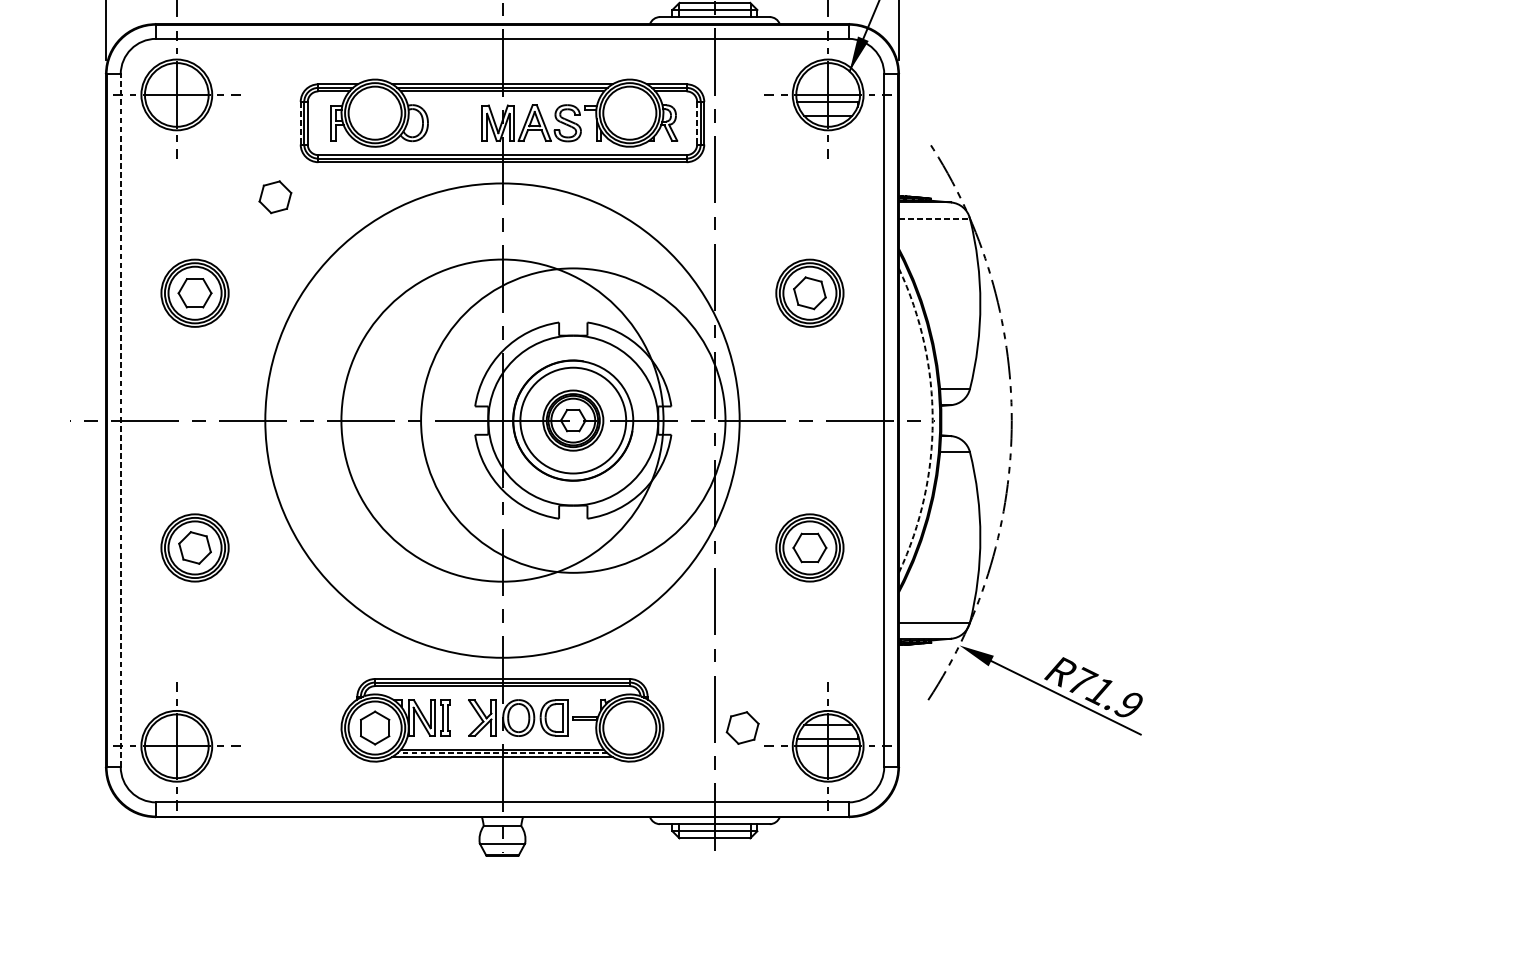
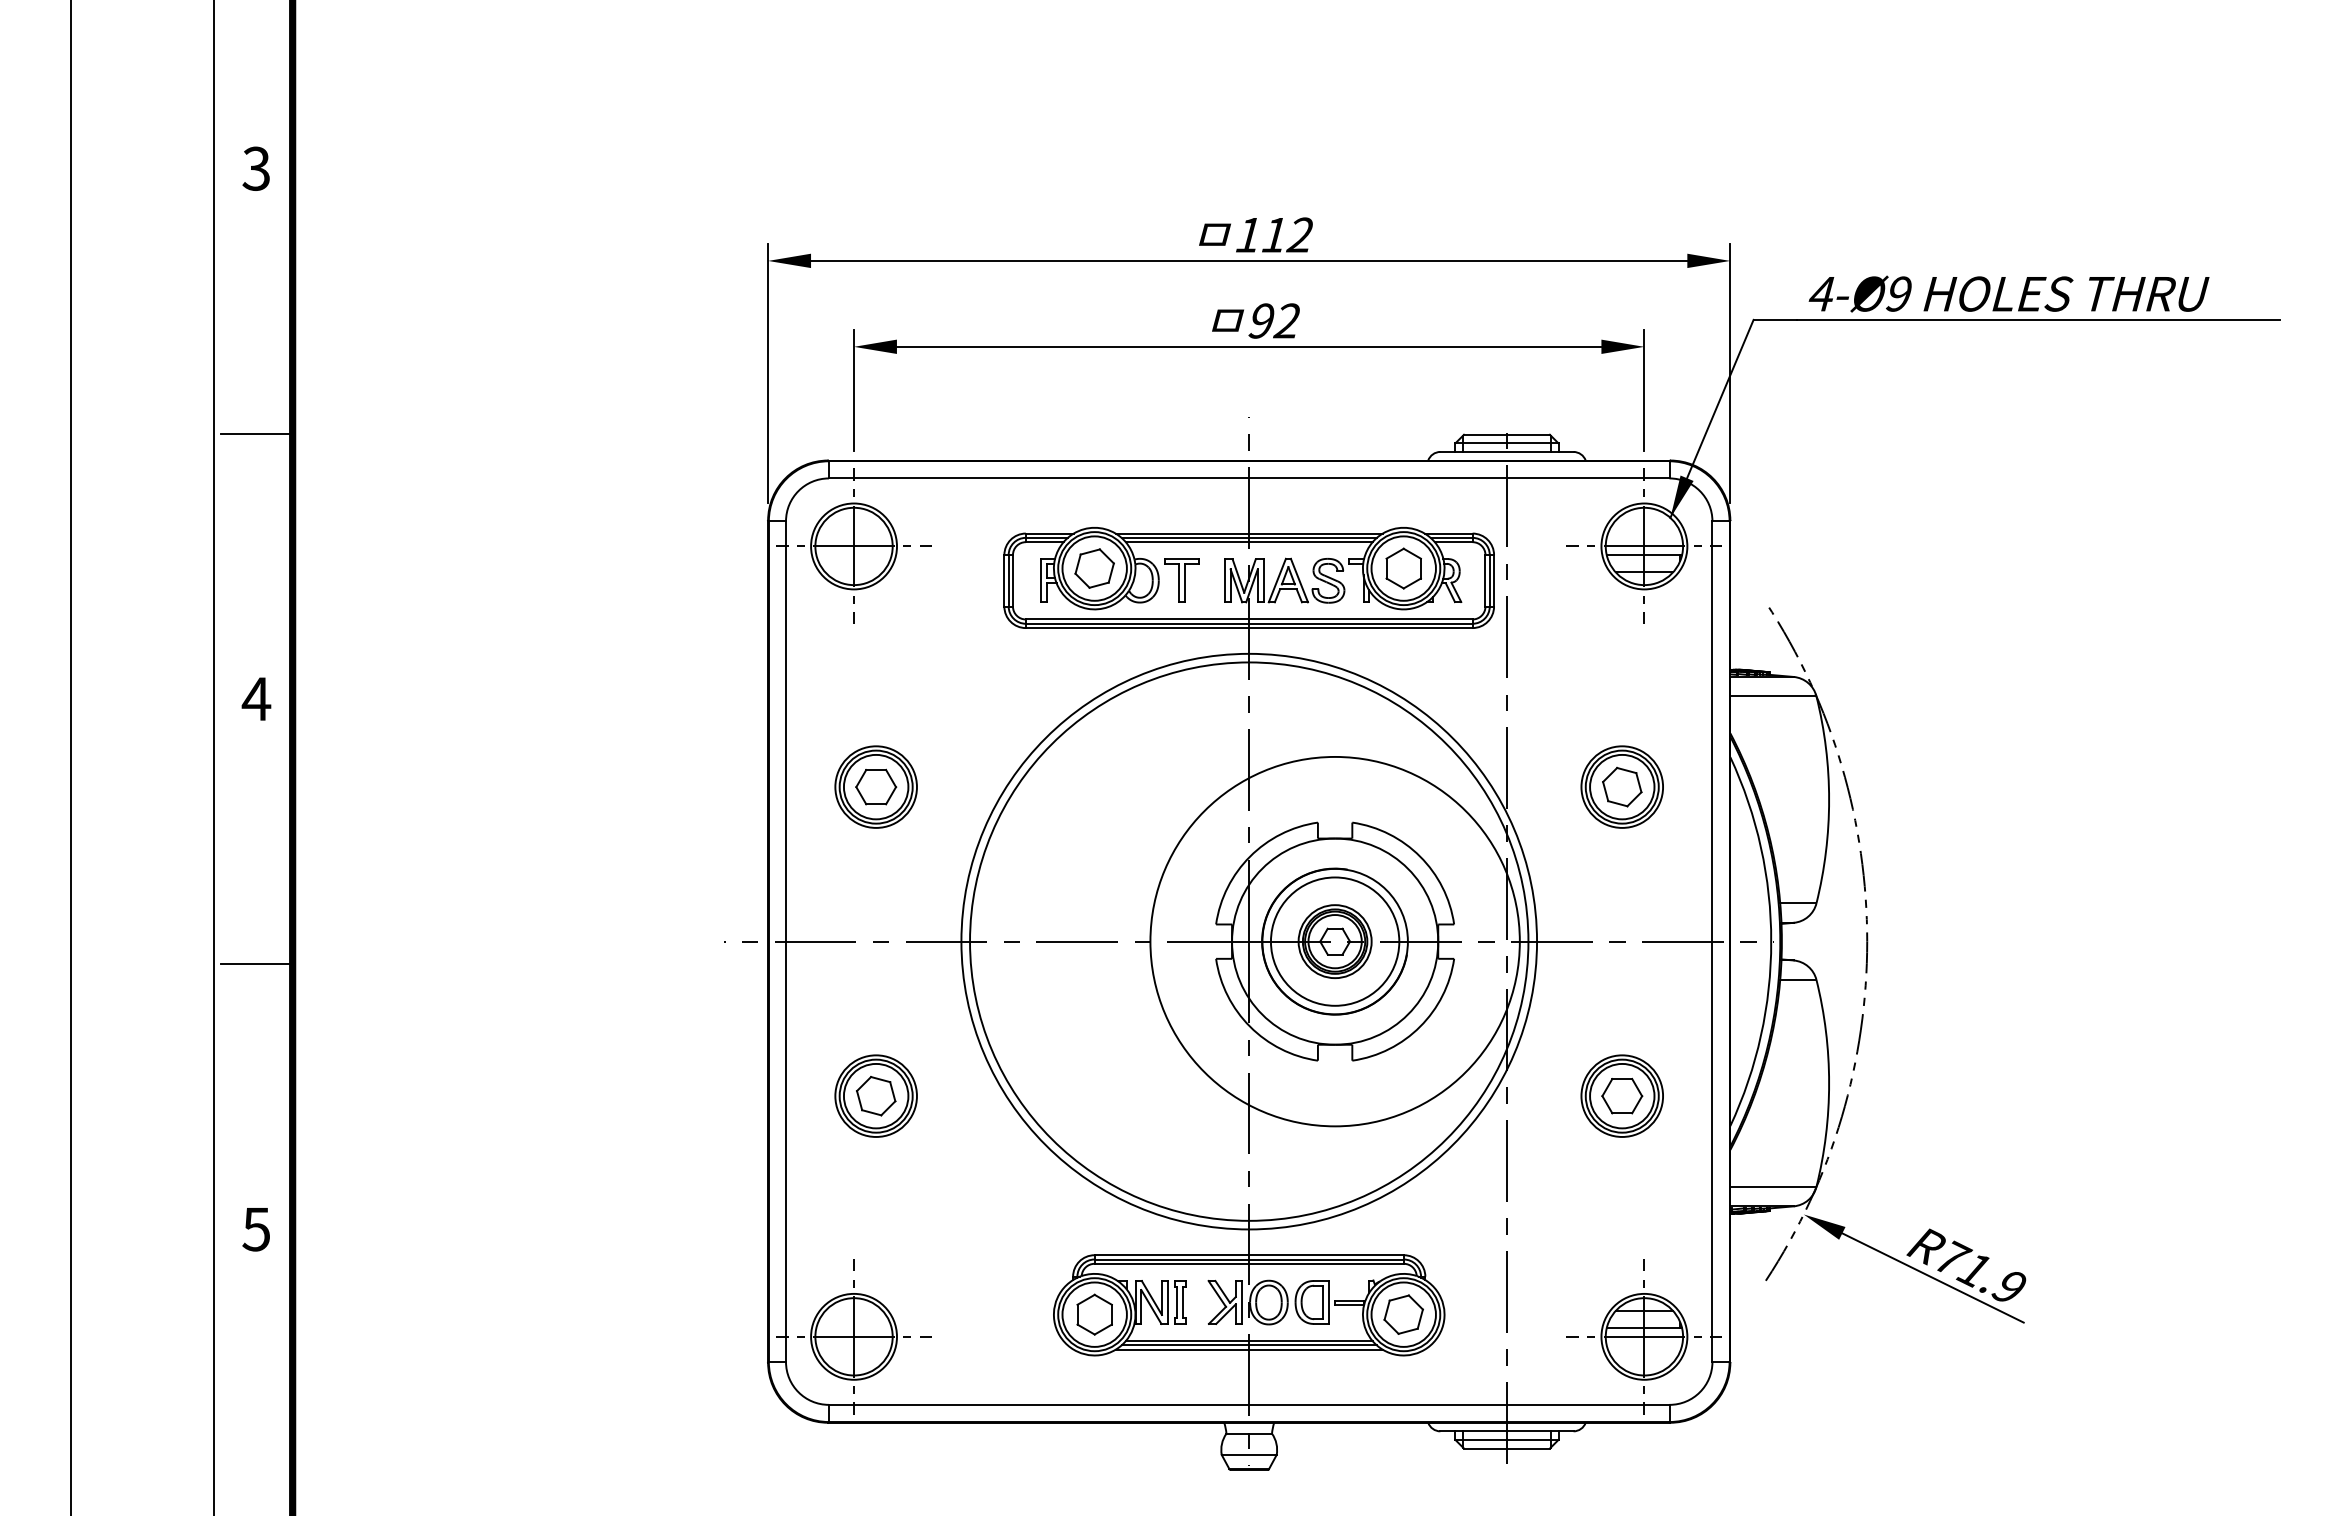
part: (629, 113) -> (1403, 568), added
line: (300, 123) -> (1004, 580), dashed -> solid
part: (446, 123) -> (1181, 580), added
line: (697, 123) -> (1485, 580), dashed -> solid
part: (275, 197) -> (1094, 568), moved
line: (934, 218) -> (1773, 696), dashed -> solid
line: (121, 420) -> (786, 941), dashed -> solid
circle: (502, 420) -> (1249, 941), size x1.43
arc: (932, 420) -> (1771, 941), dashed -> solid
part: (742, 727) -> (1403, 1314), moved
line: (502, 753) -> (1249, 1345), dashed -> solid

